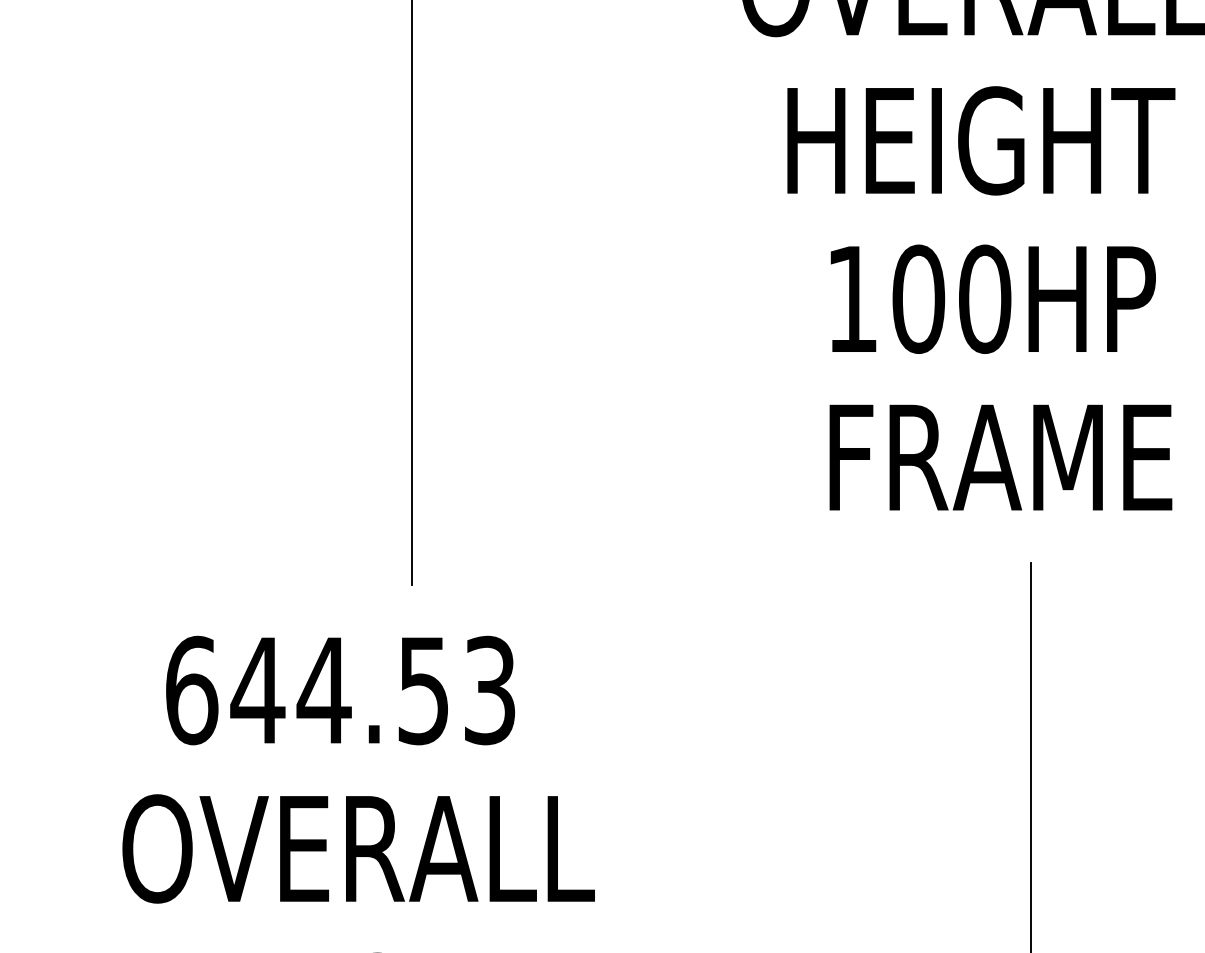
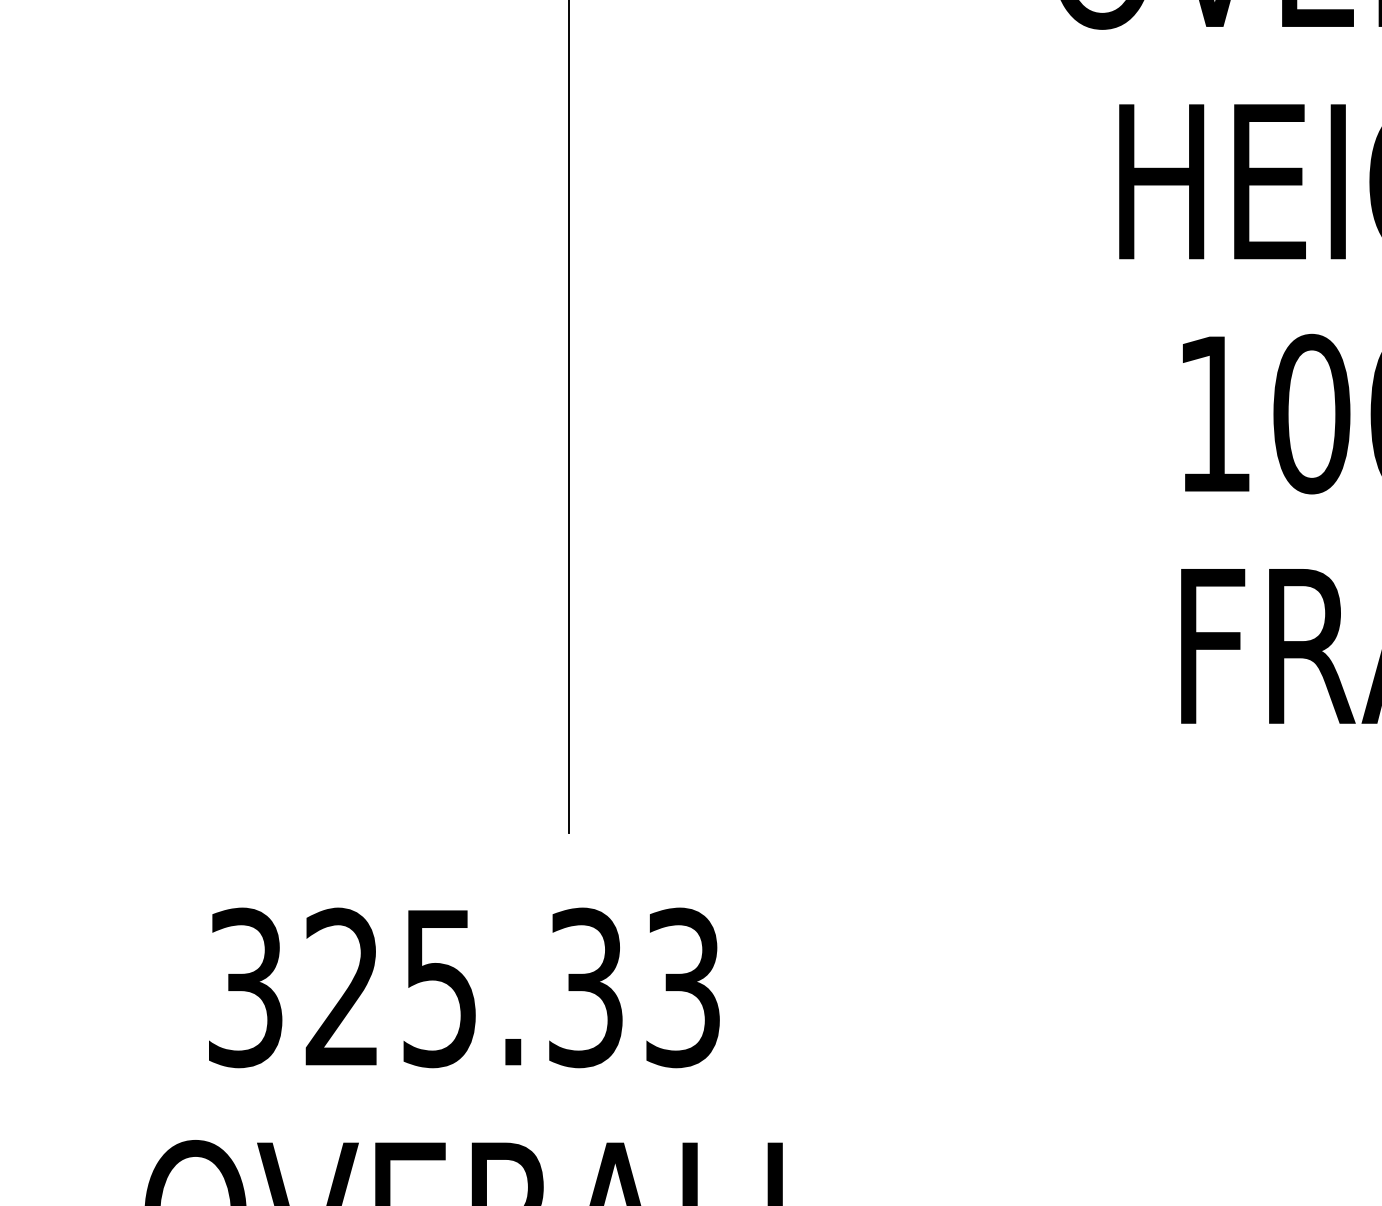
text: (307, 690) -> (415, 987), 644.53 -> 325.33

